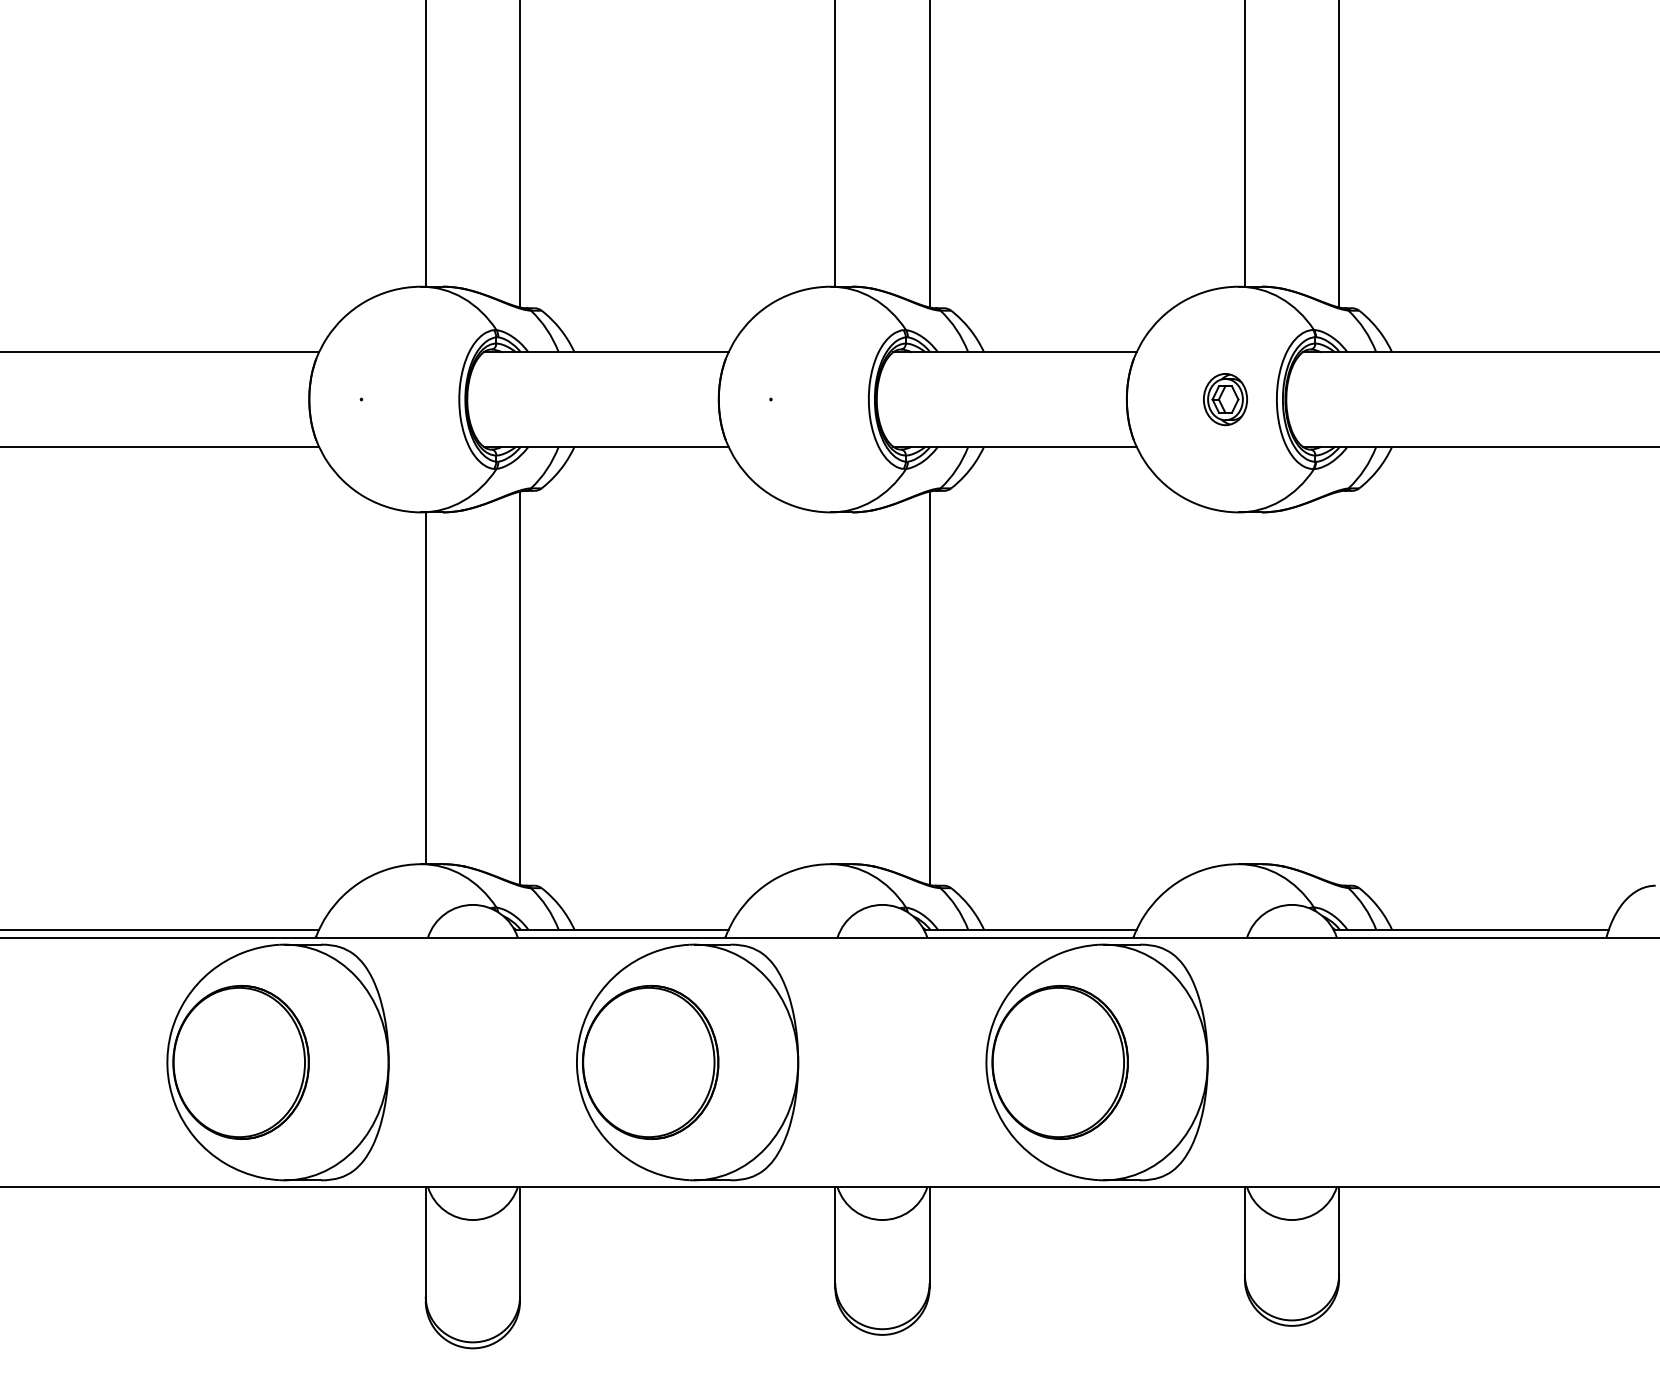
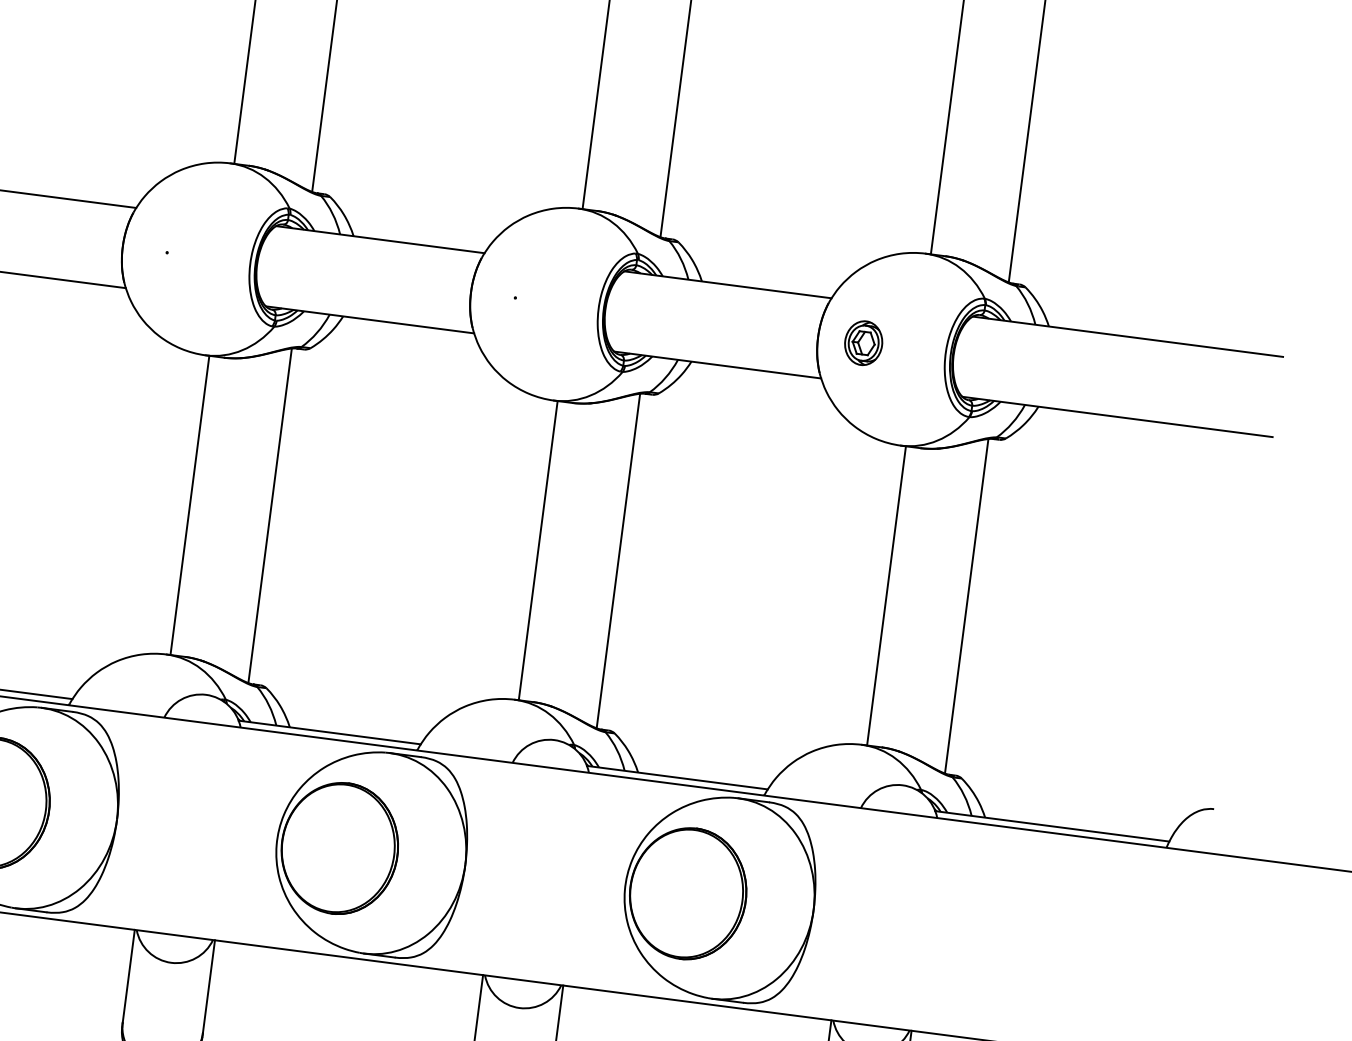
part: (1225, 399) -> (863, 343), moved
line: (1339, 687) -> (967, 605), added
line: (835, 688) -> (538, 550), added
line: (1244, 688) -> (886, 596), added

